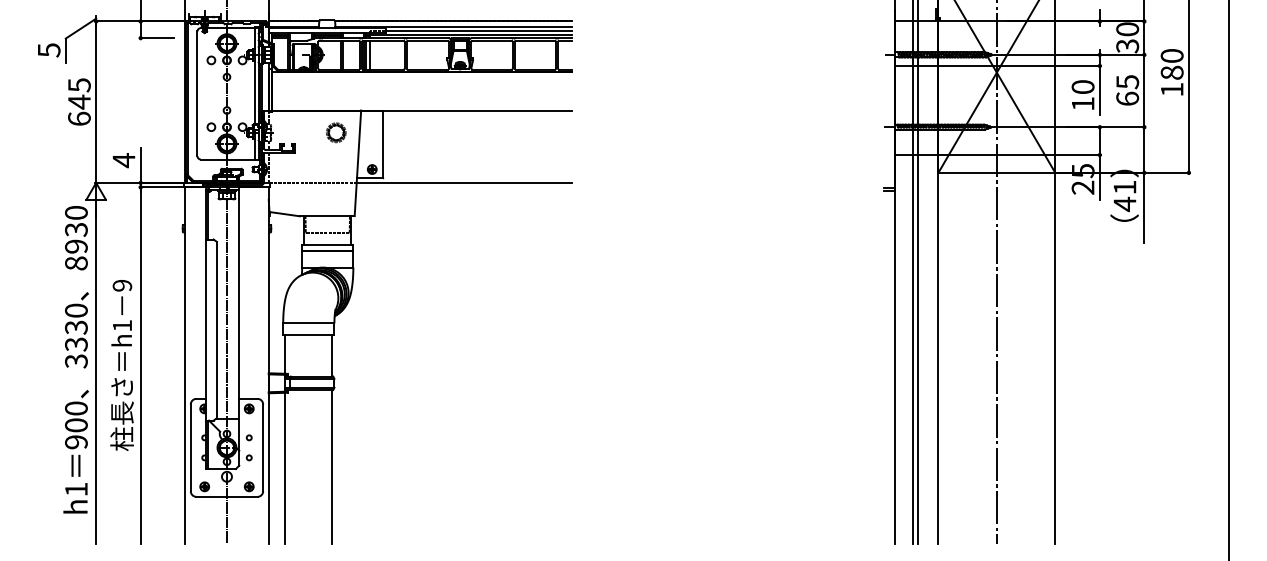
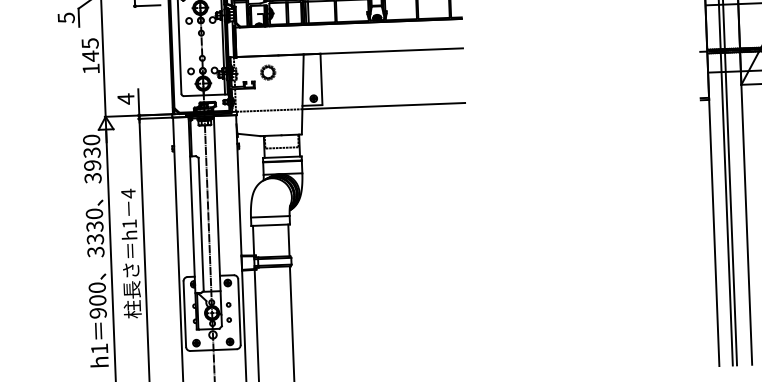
text: (79, 118) -> (91, 68), 645 -> 145
part: (336, 132) -> (268, 72), moved
text: (76, 263) -> (93, 178), 8930 -> 3930
text: (122, 285) -> (128, 193), 9 -> 4

